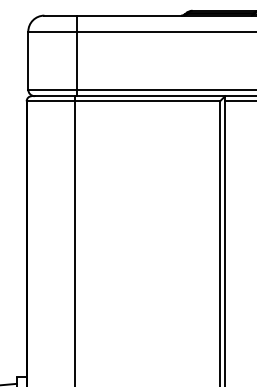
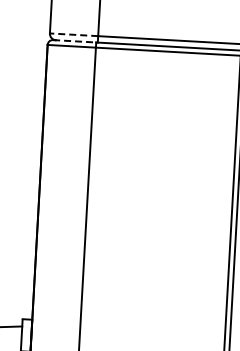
line: (51, 89) -> (73, 34), solid -> dashed
line: (53, 96) -> (74, 41), solid -> dashed

